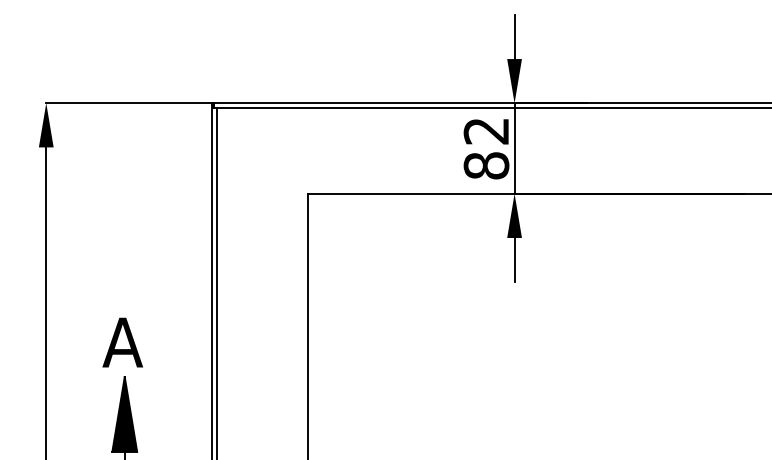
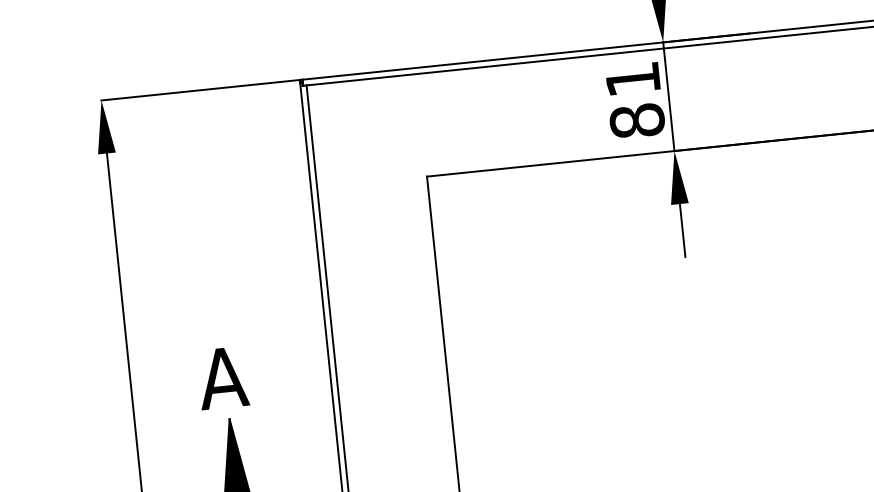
text: (485, 131) -> (631, 79), 82 -> 81

